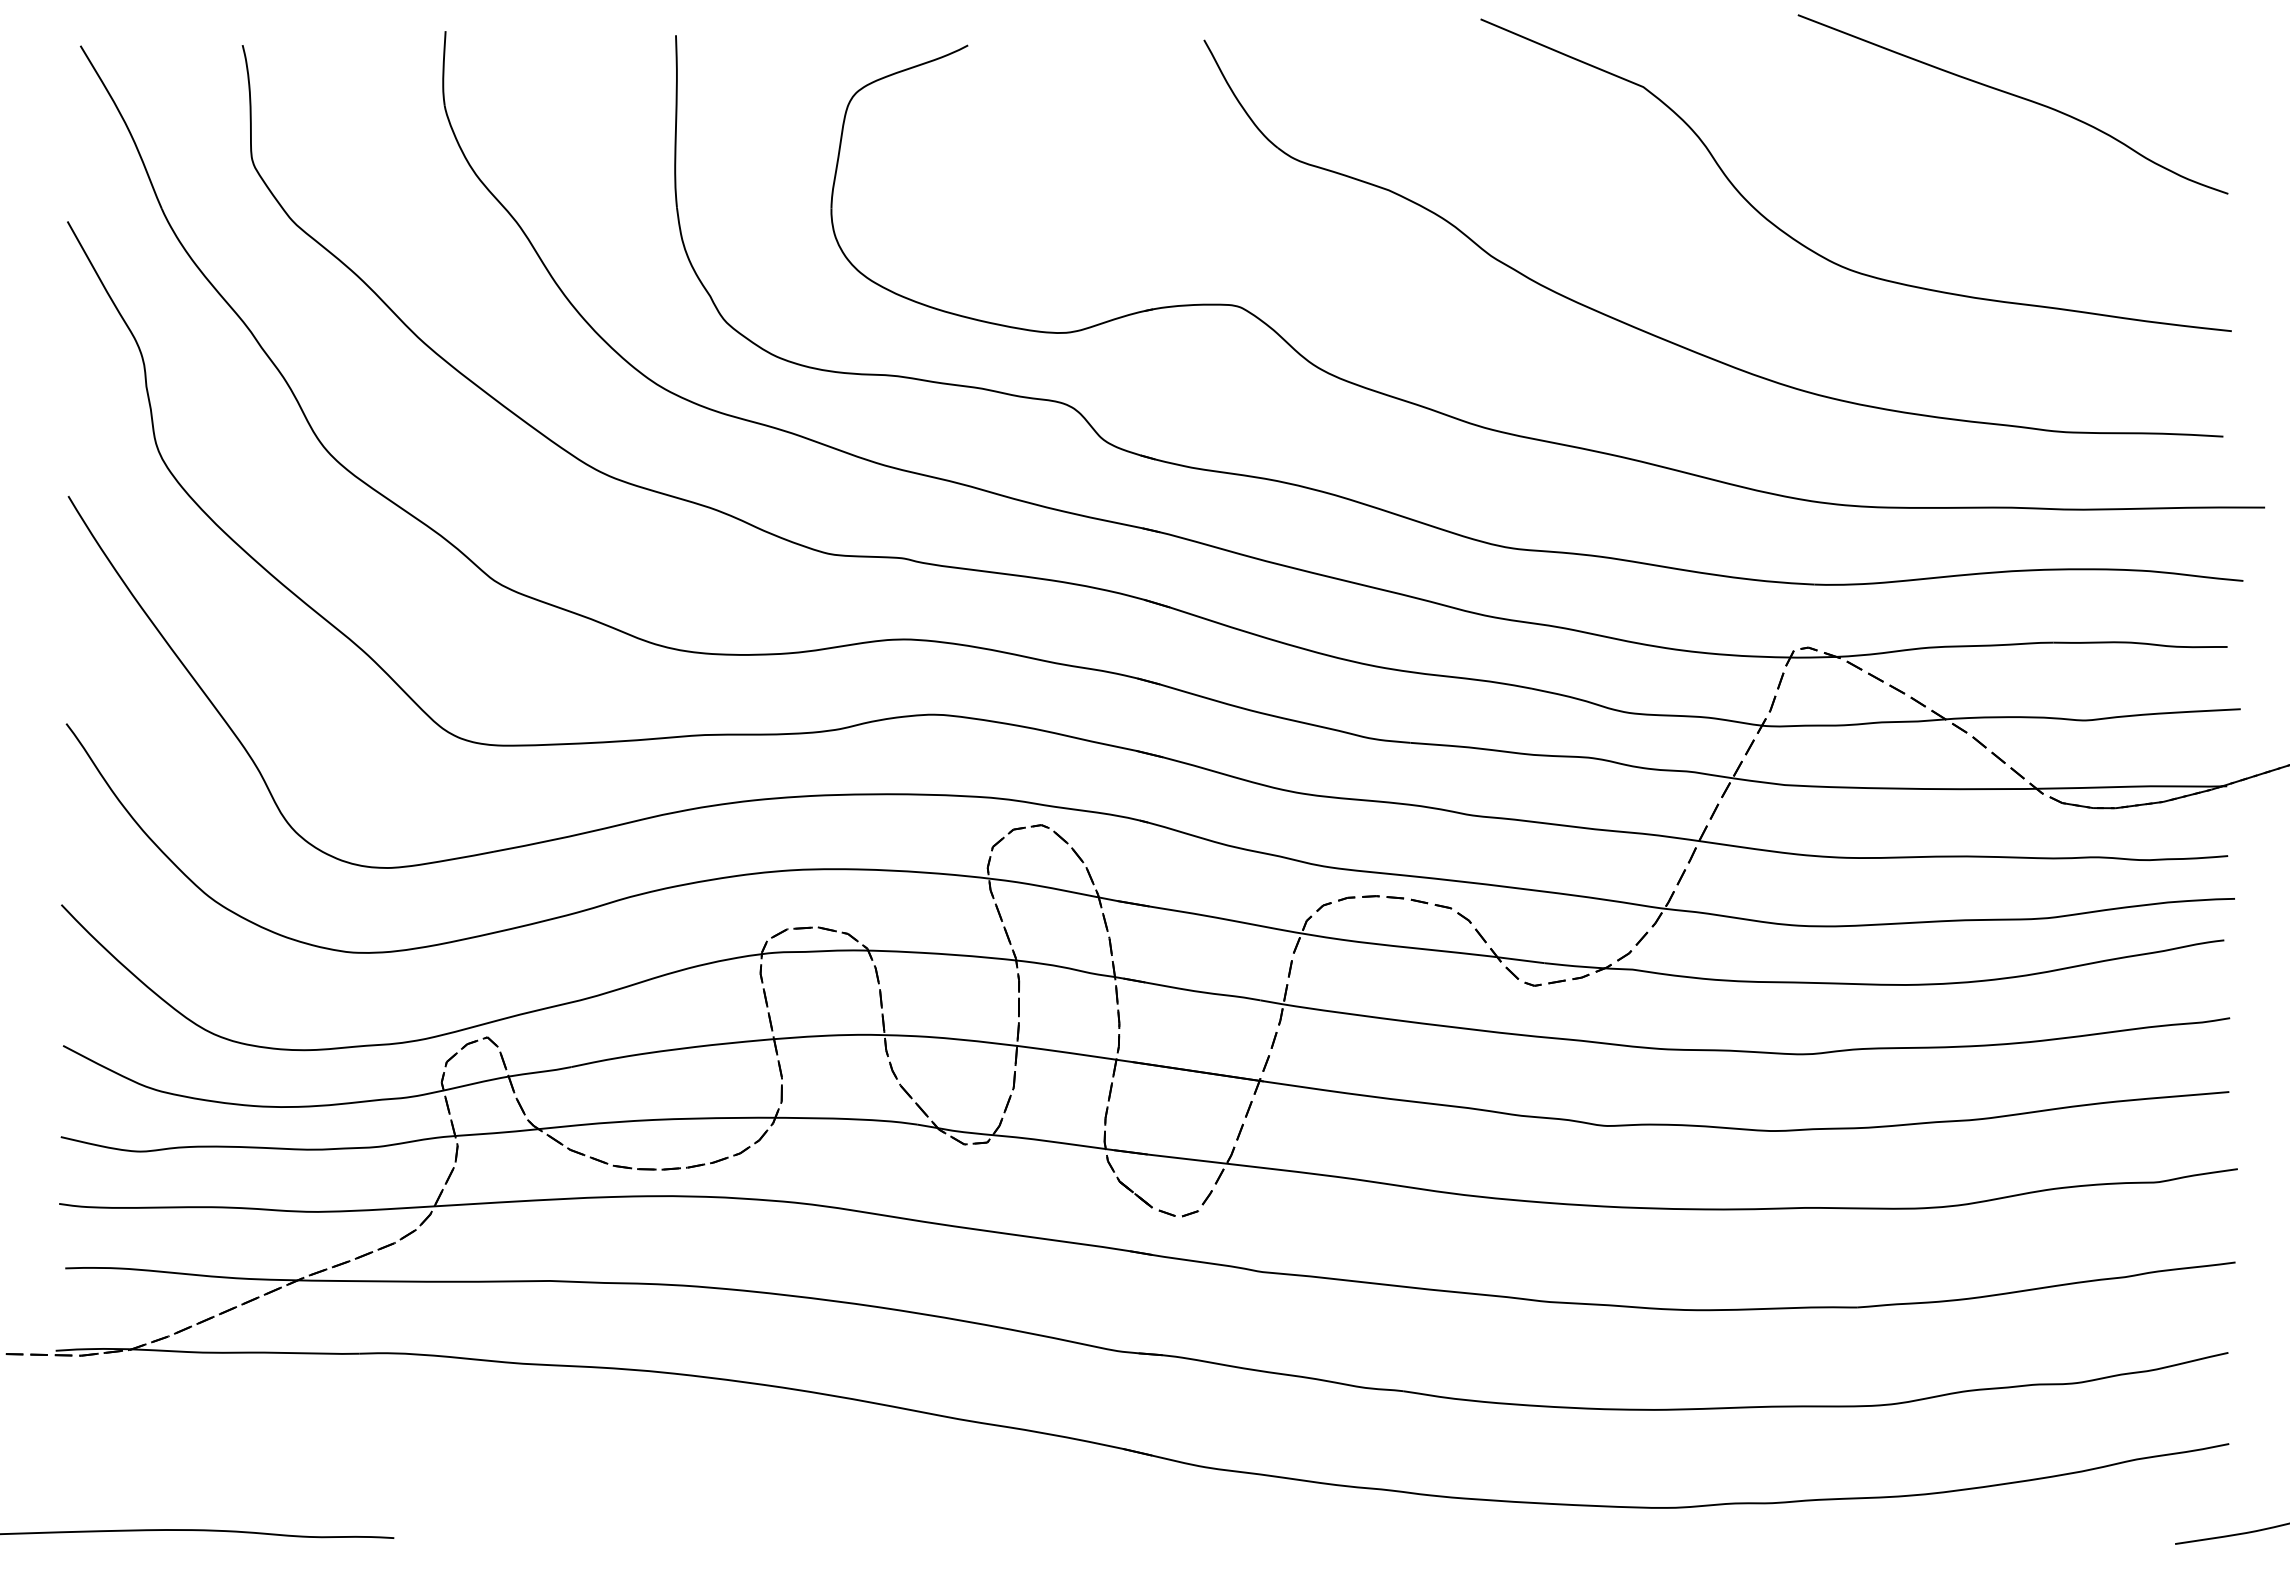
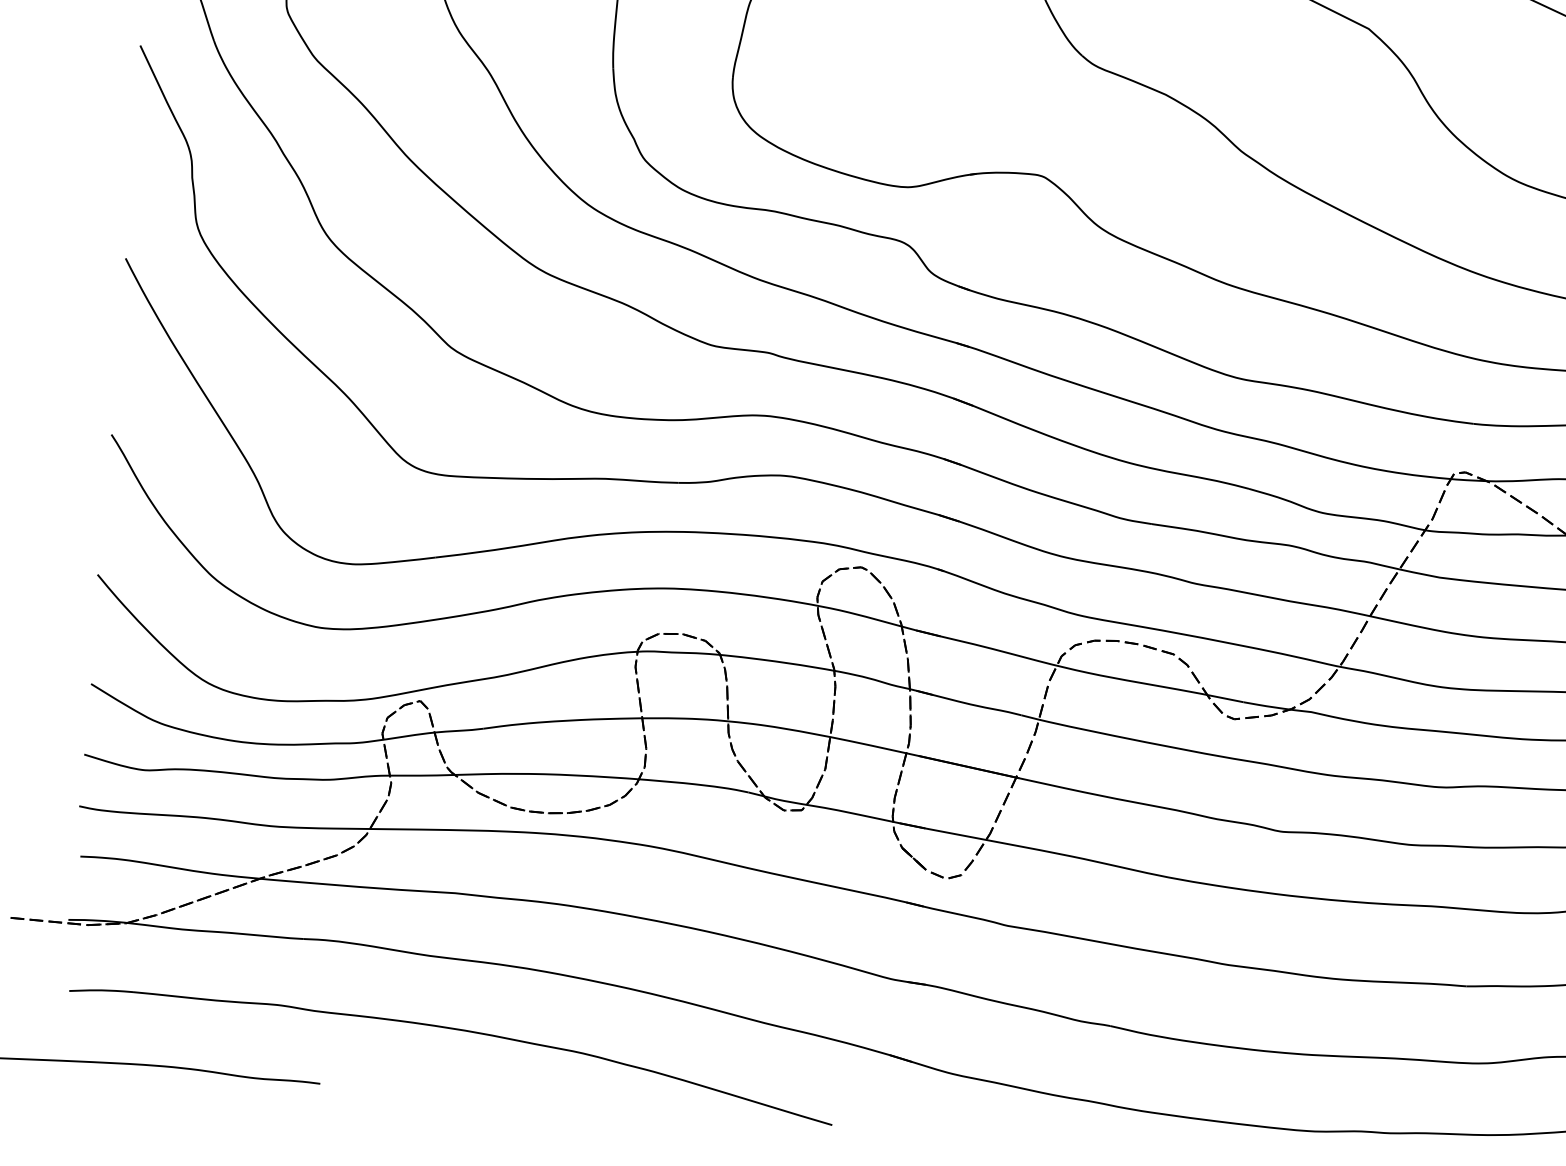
part: (560, 1456) -> (453, 1029), added

